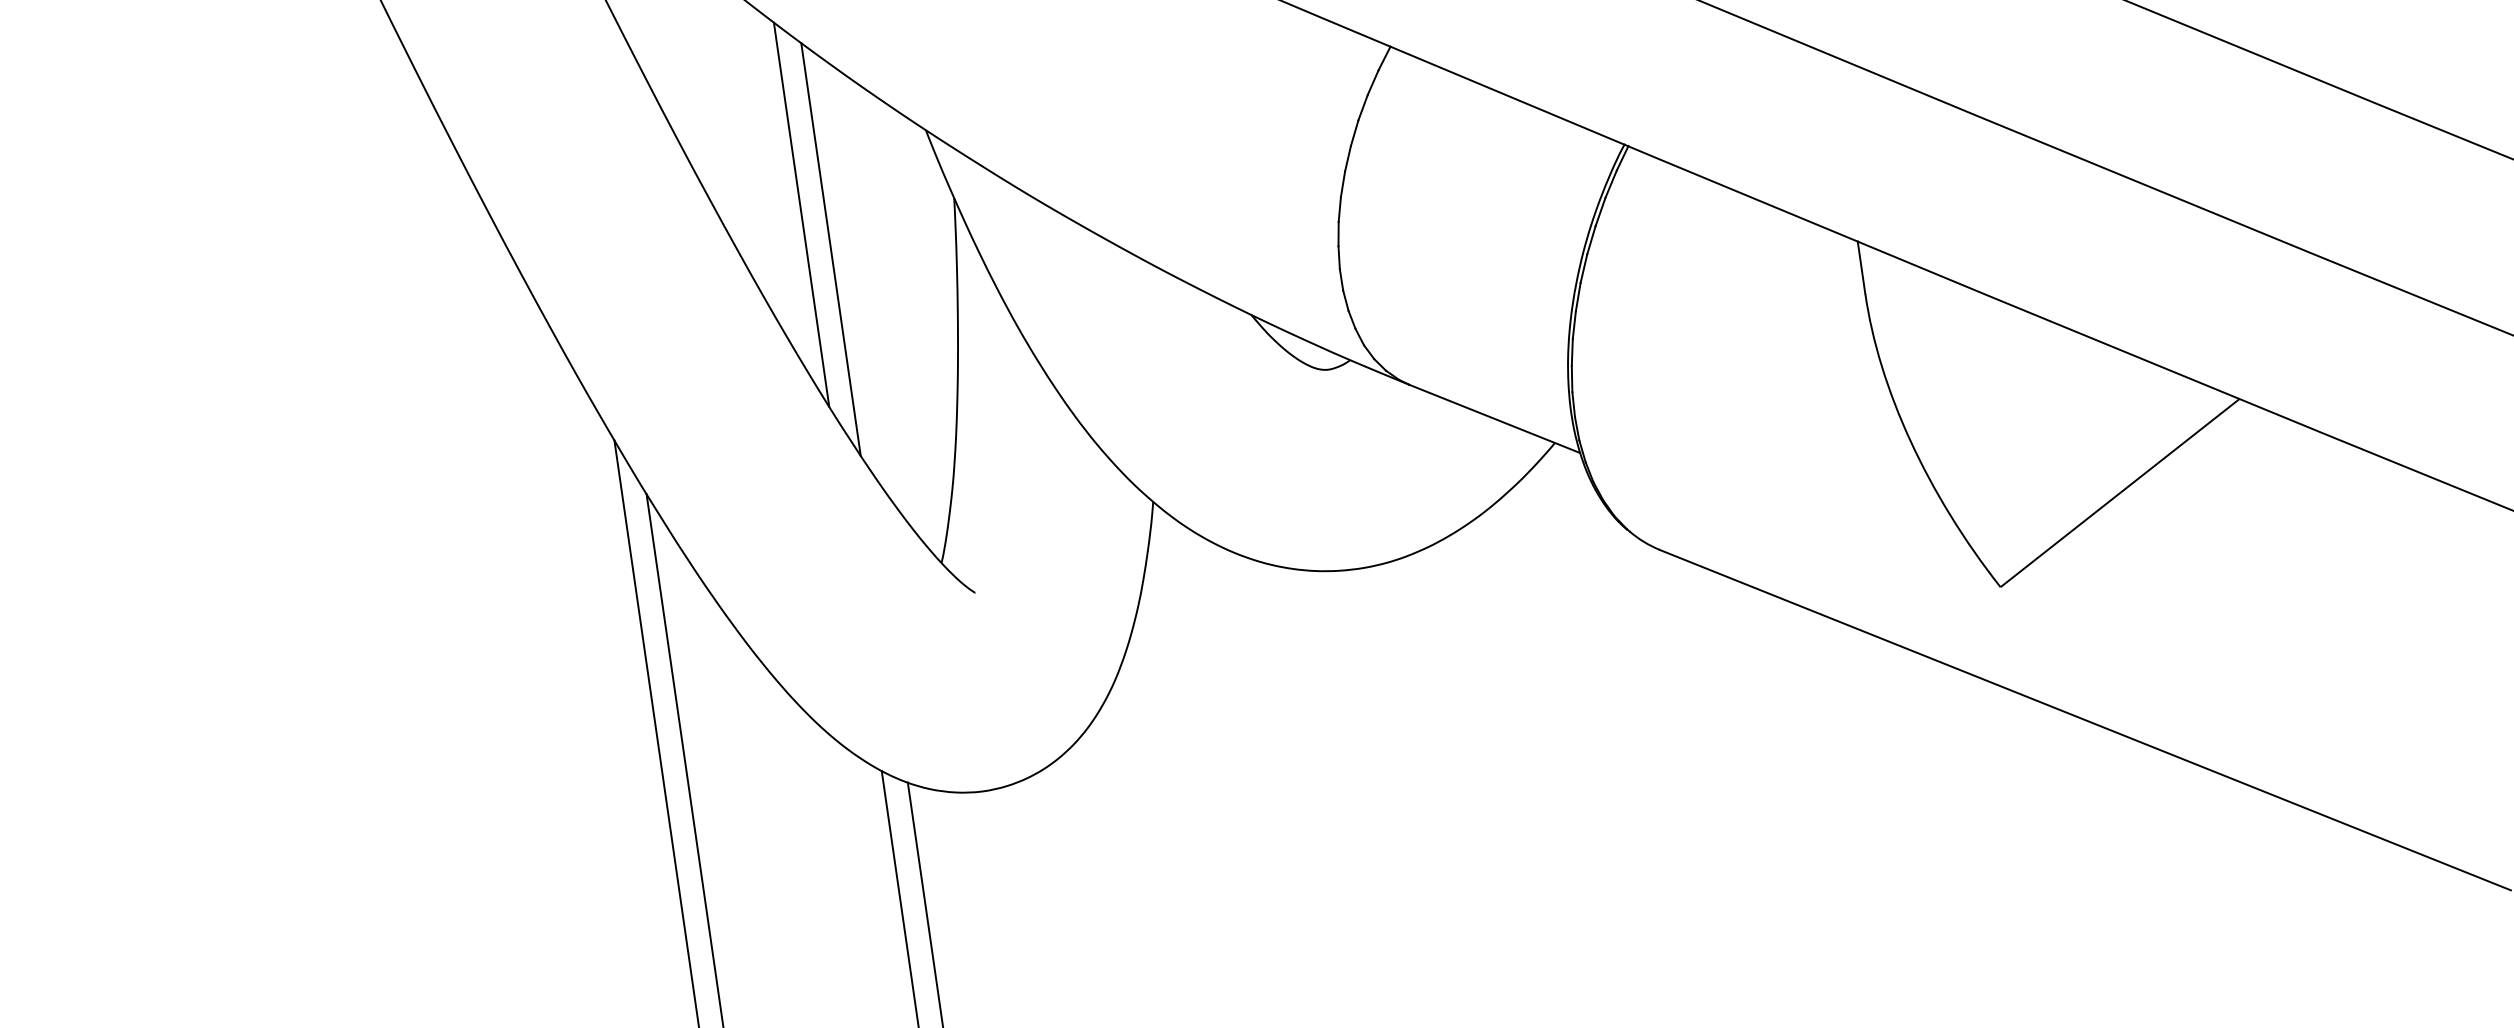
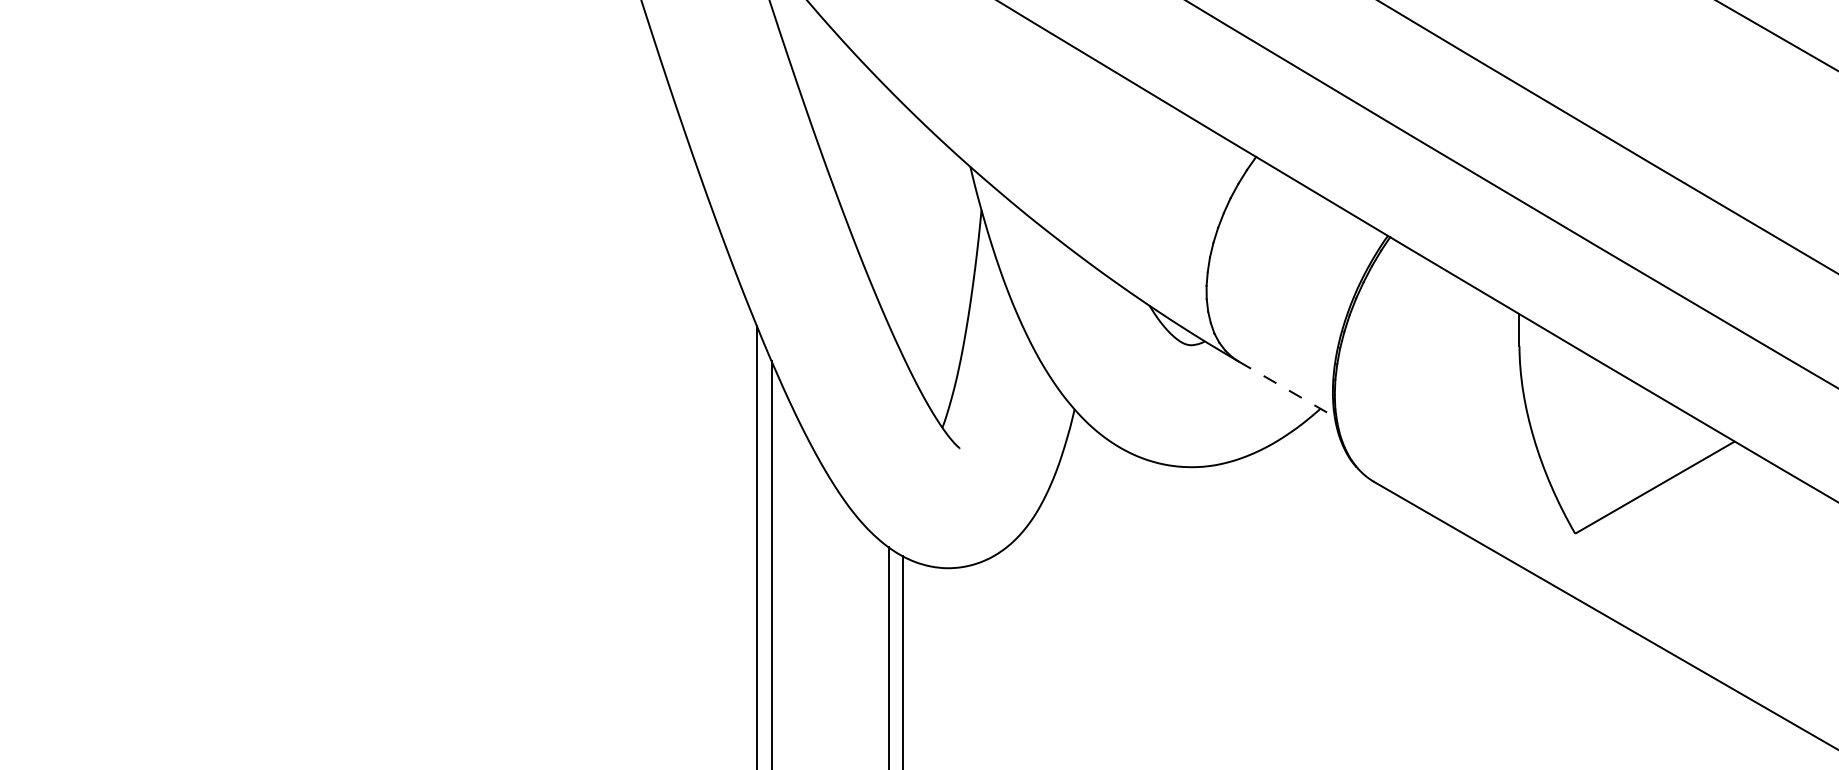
line: (801, 214) -> (888, 206), removed
line: (831, 248) -> (903, 229), removed
line: (1494, 419) -> (1286, 389), solid -> dashed

